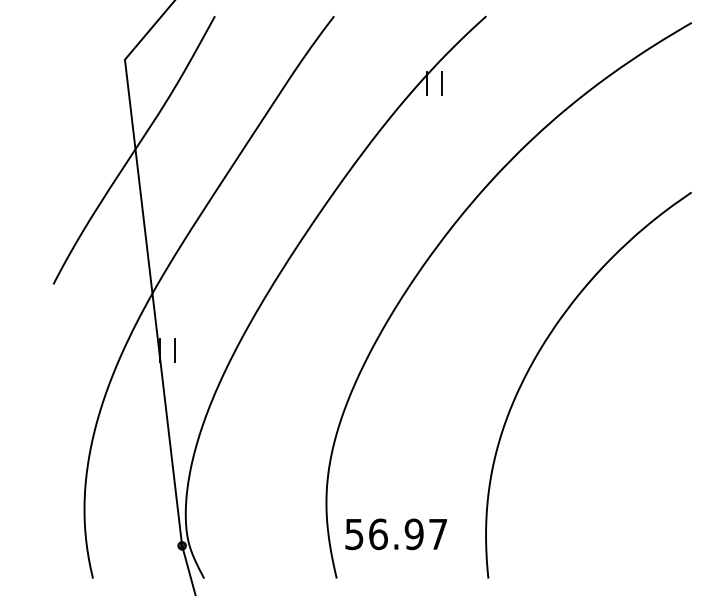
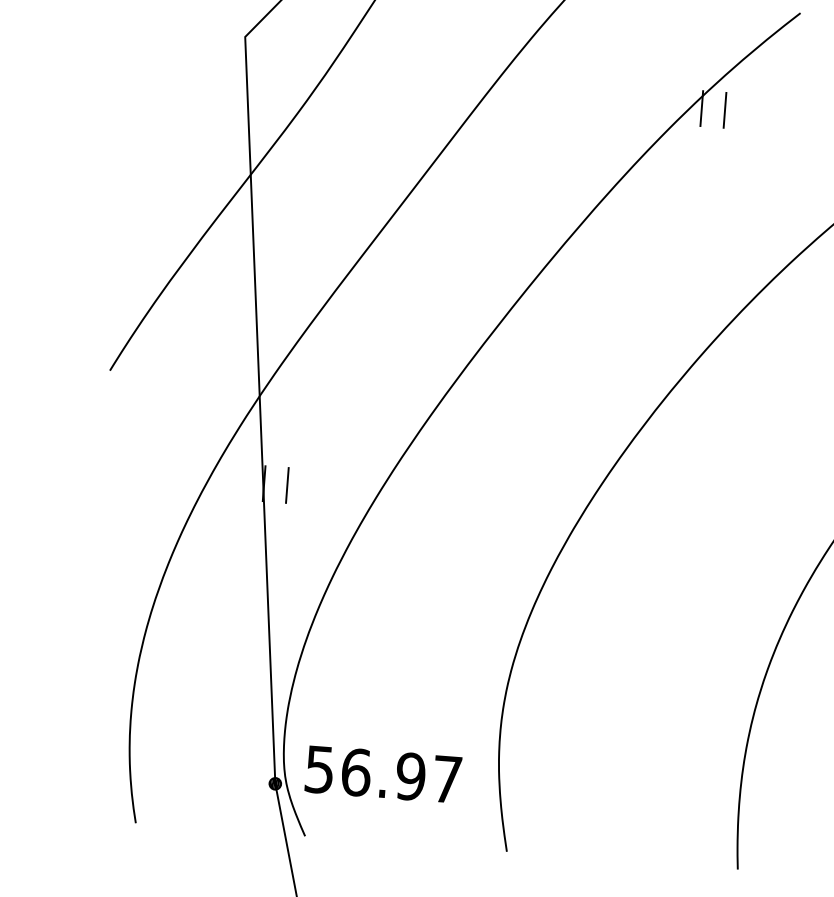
text: (395, 534) -> (382, 774), moved

